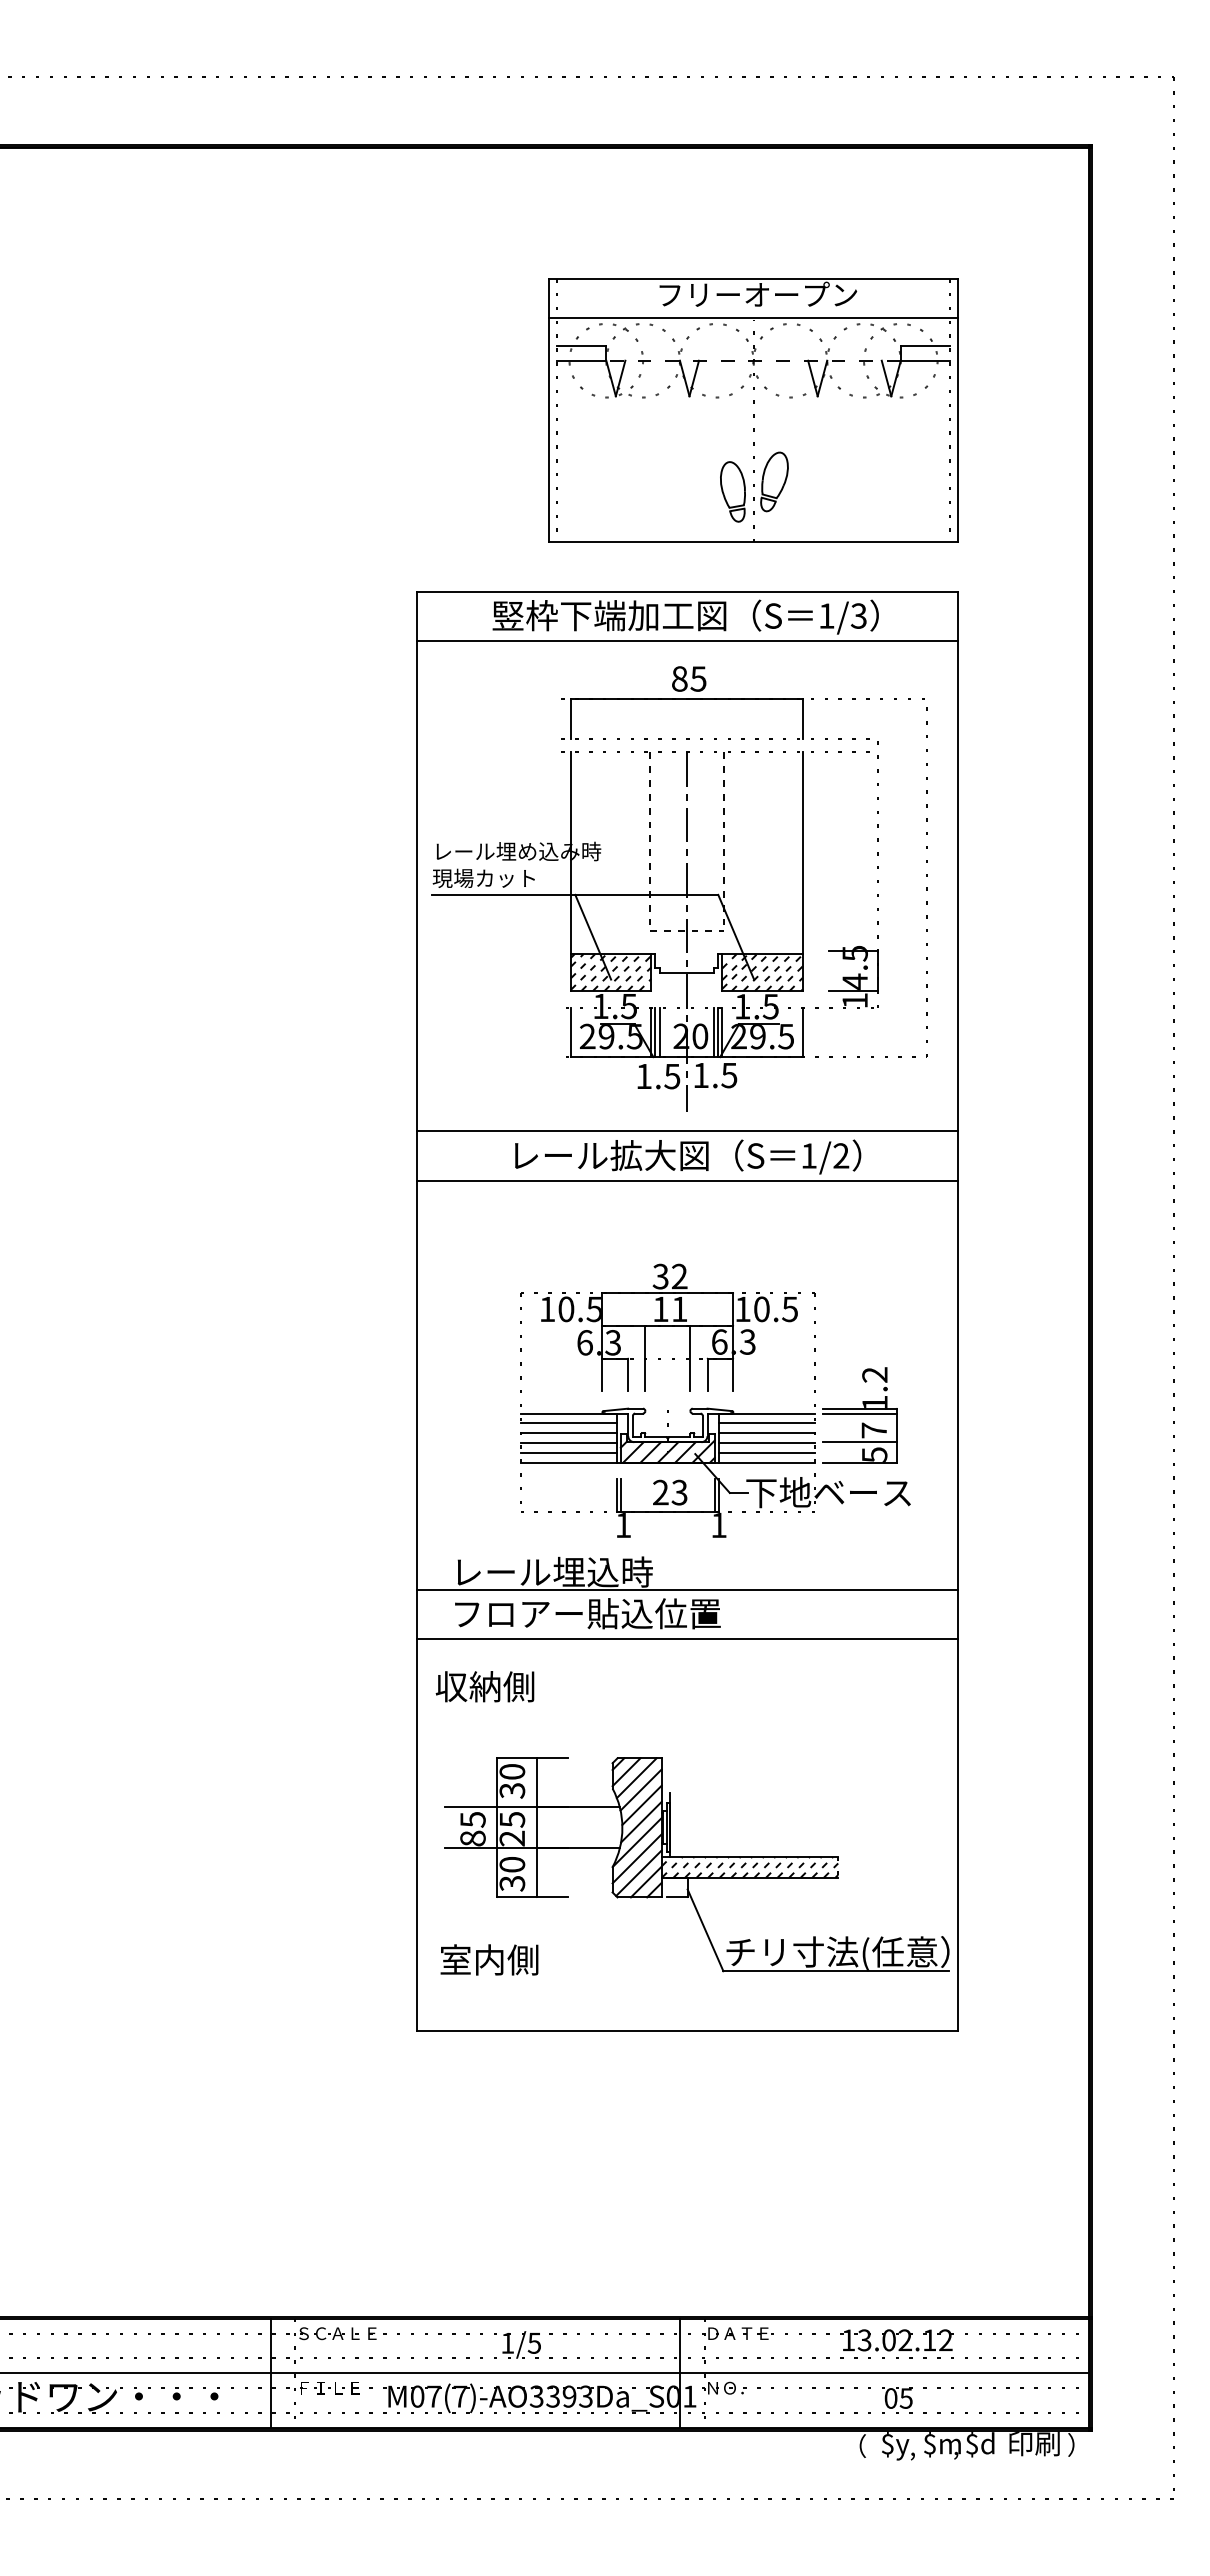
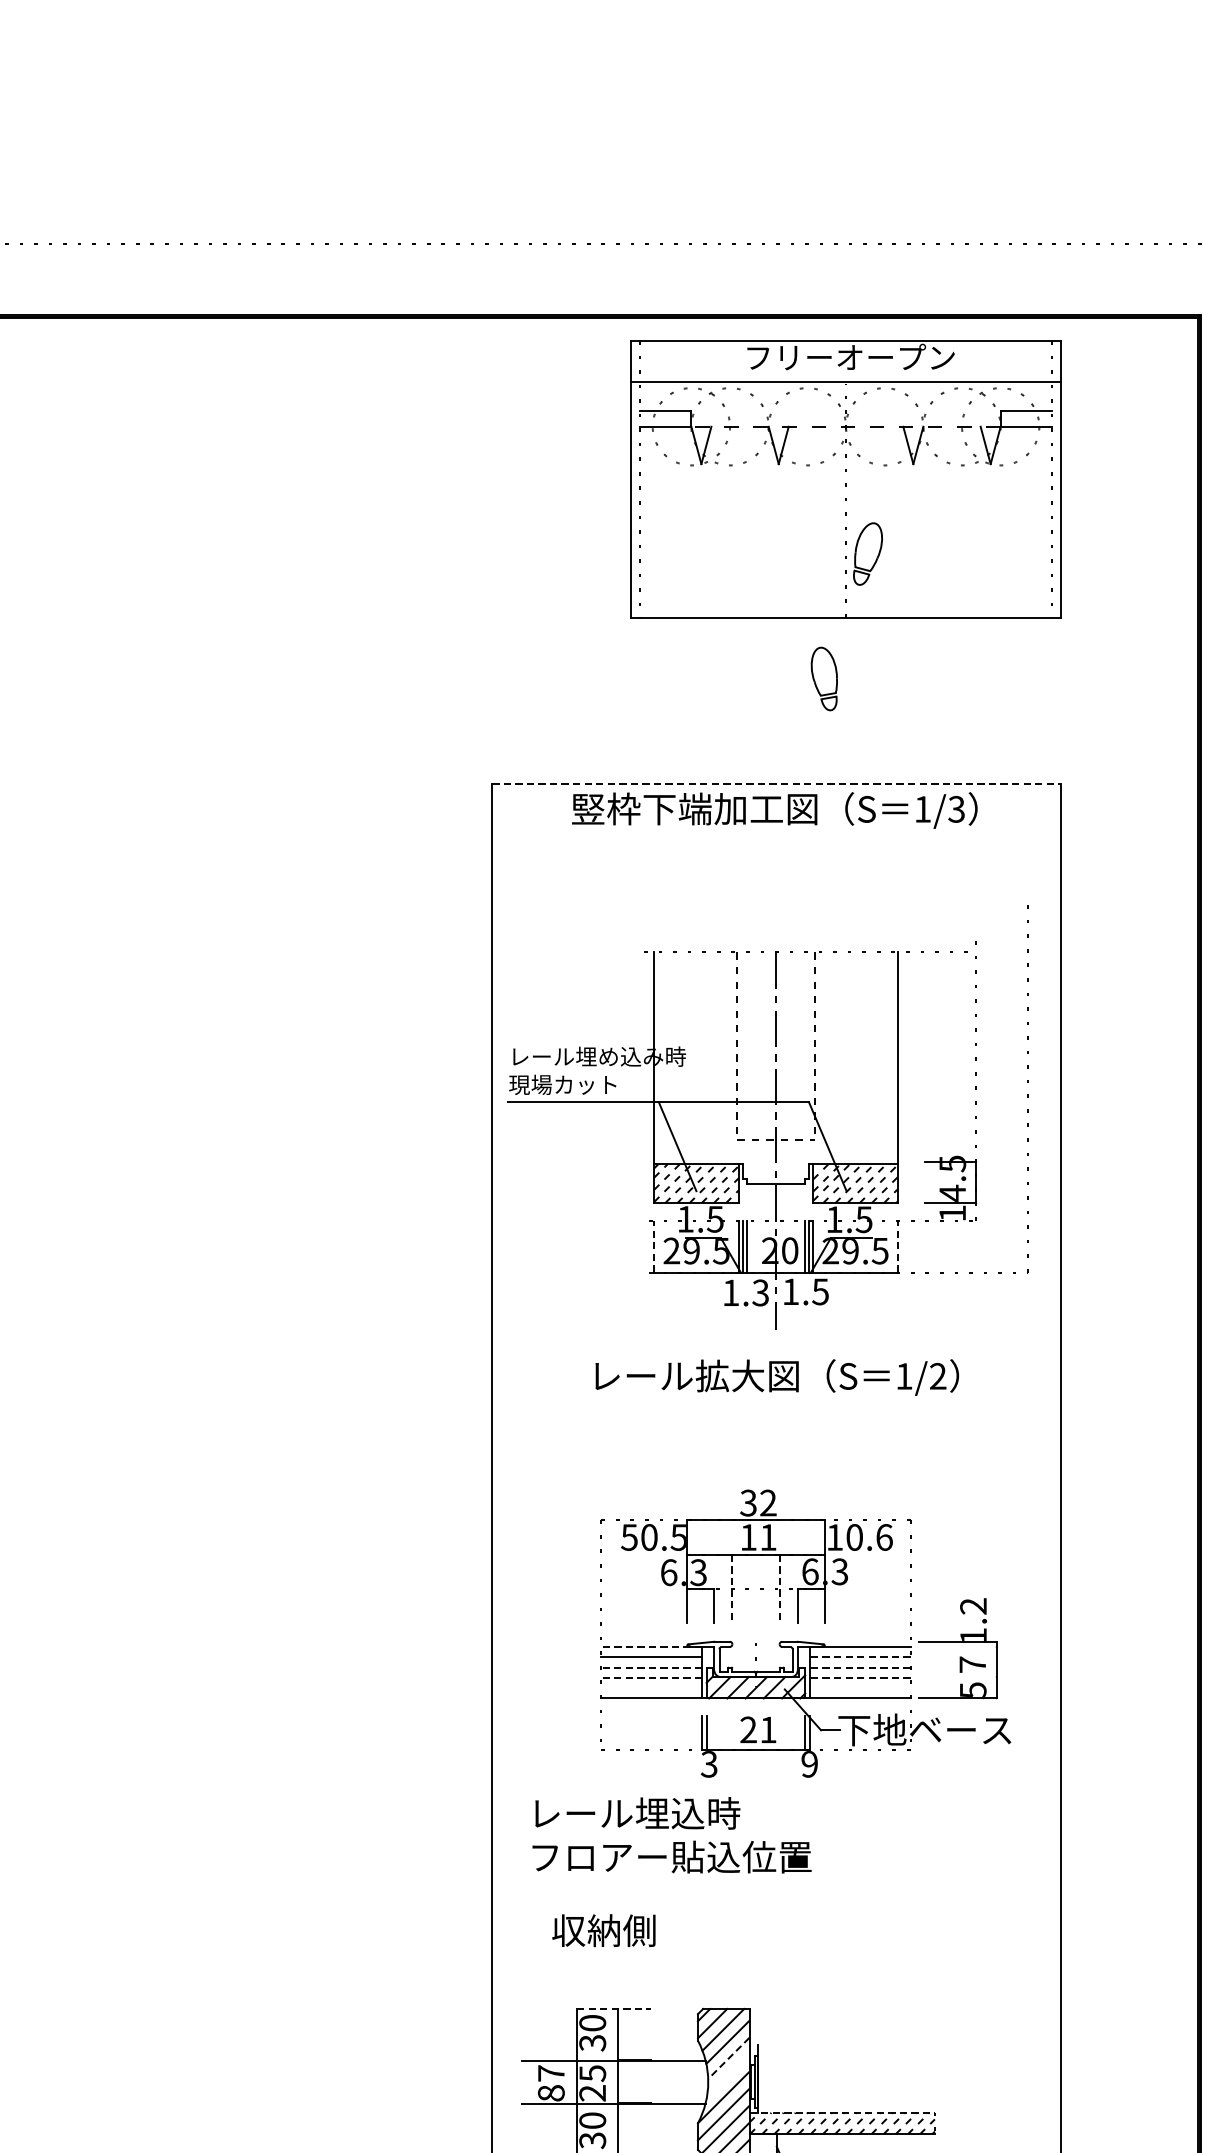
part: (753, 410) -> (845, 479), moved
line: (687, 591) -> (776, 783), solid -> dashed
line: (687, 640) -> (776, 835), removed
part: (742, 702) -> (834, 900), removed
line: (570, 1032) -> (653, 1246), solid -> dashed
line: (802, 1032) -> (897, 1246), solid -> dashed
text: (672, 1075) -> (760, 1291), 1.5 -> 1.3
line: (687, 1131) -> (776, 1350), removed
line: (687, 1180) -> (776, 1402), removed
text: (547, 1309) -> (629, 1537), 10.5 -> 50.5
text: (790, 1309) -> (884, 1537), 10.5 -> 10.6
line: (645, 1358) -> (732, 1589), solid -> dashed
line: (690, 1358) -> (779, 1589), solid -> dashed
line: (568, 1413) -> (651, 1646), solid -> dashed
line: (859, 1413) -> (957, 1646), removed
line: (766, 1423) -> (859, 1657), solid -> dashed
line: (568, 1433) -> (651, 1667), solid -> dashed
line: (766, 1433) -> (859, 1667), solid -> dashed
line: (859, 1442) -> (957, 1677), removed
line: (568, 1443) -> (651, 1678), solid -> dashed
line: (766, 1443) -> (859, 1678), solid -> dashed
line: (568, 1452) -> (651, 1687), removed
line: (767, 1452) -> (860, 1687), removed
text: (679, 1492) -> (768, 1729), 23 -> 21
text: (622, 1525) -> (708, 1764), 1 -> 3
text: (718, 1525) -> (809, 1764), 1 -> 9
line: (687, 1589) -> (776, 1831), removed
line: (687, 1638) -> (776, 1883), removed
text: (484, 1686) -> (603, 1930), moved
line: (533, 1758) -> (614, 2009), solid -> dashed
line: (642, 1805) -> (729, 2058), solid -> dashed
text: (472, 1819) -> (550, 2073), 85 -> 87
line: (641, 1821) -> (728, 2075), removed
line: (750, 1857) -> (842, 2113), solid -> dashed

